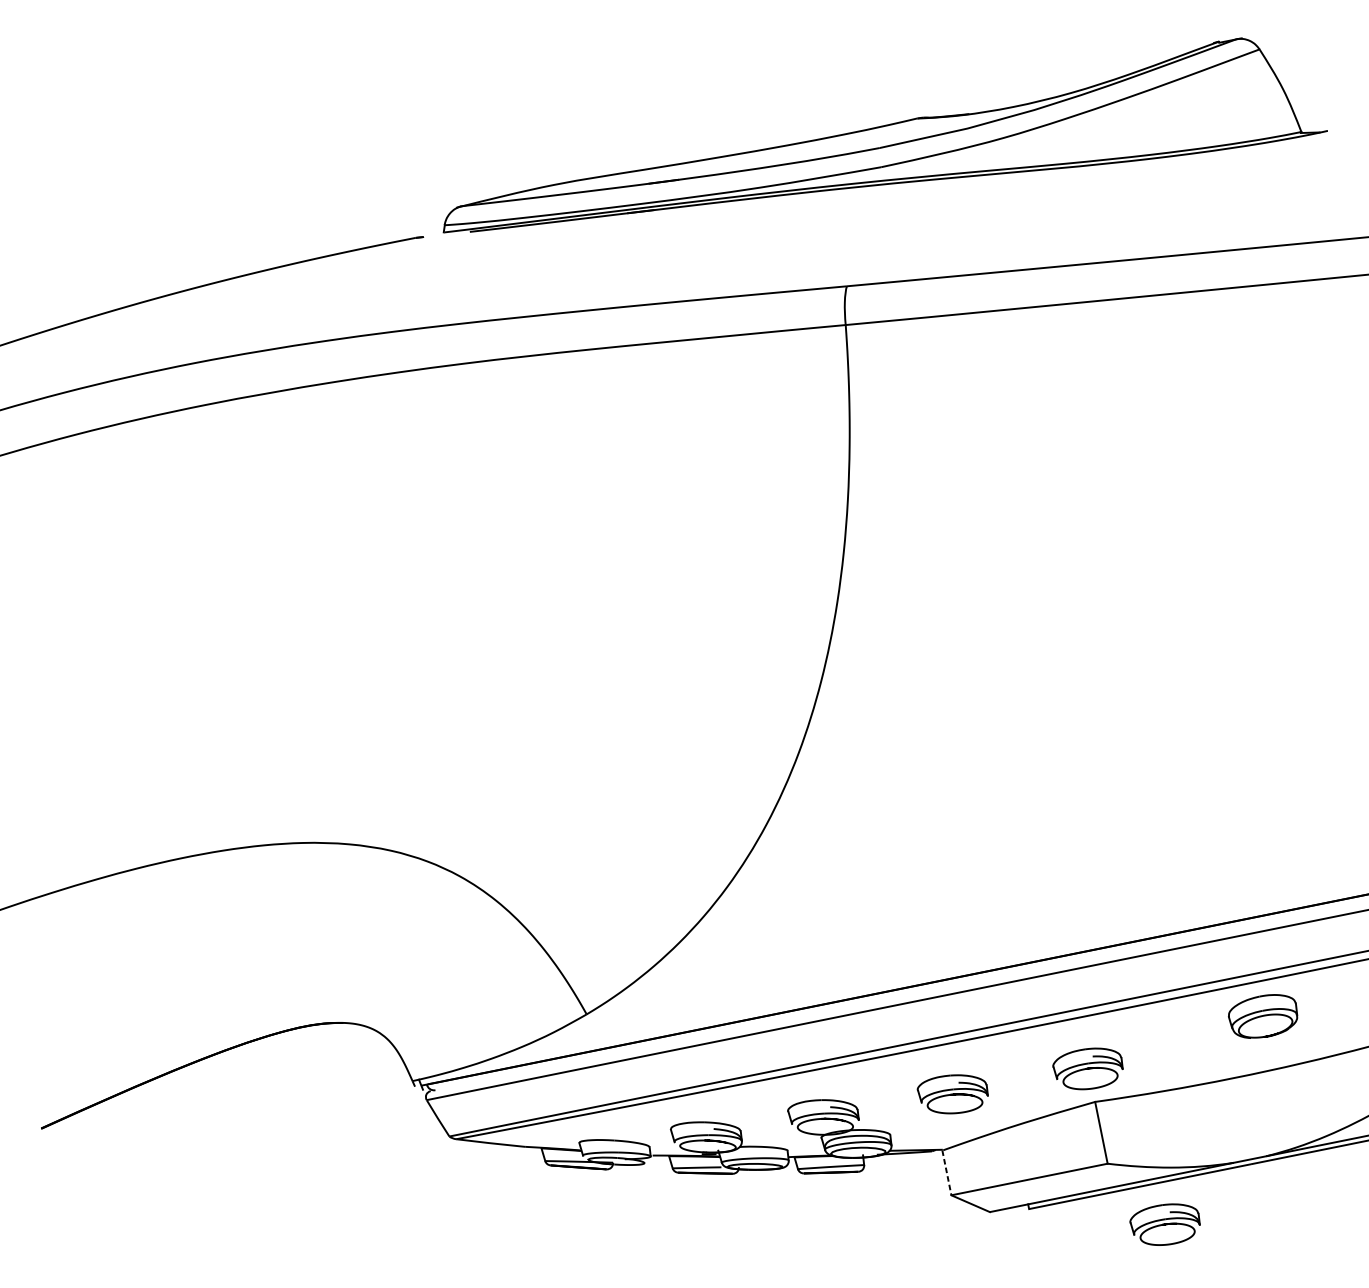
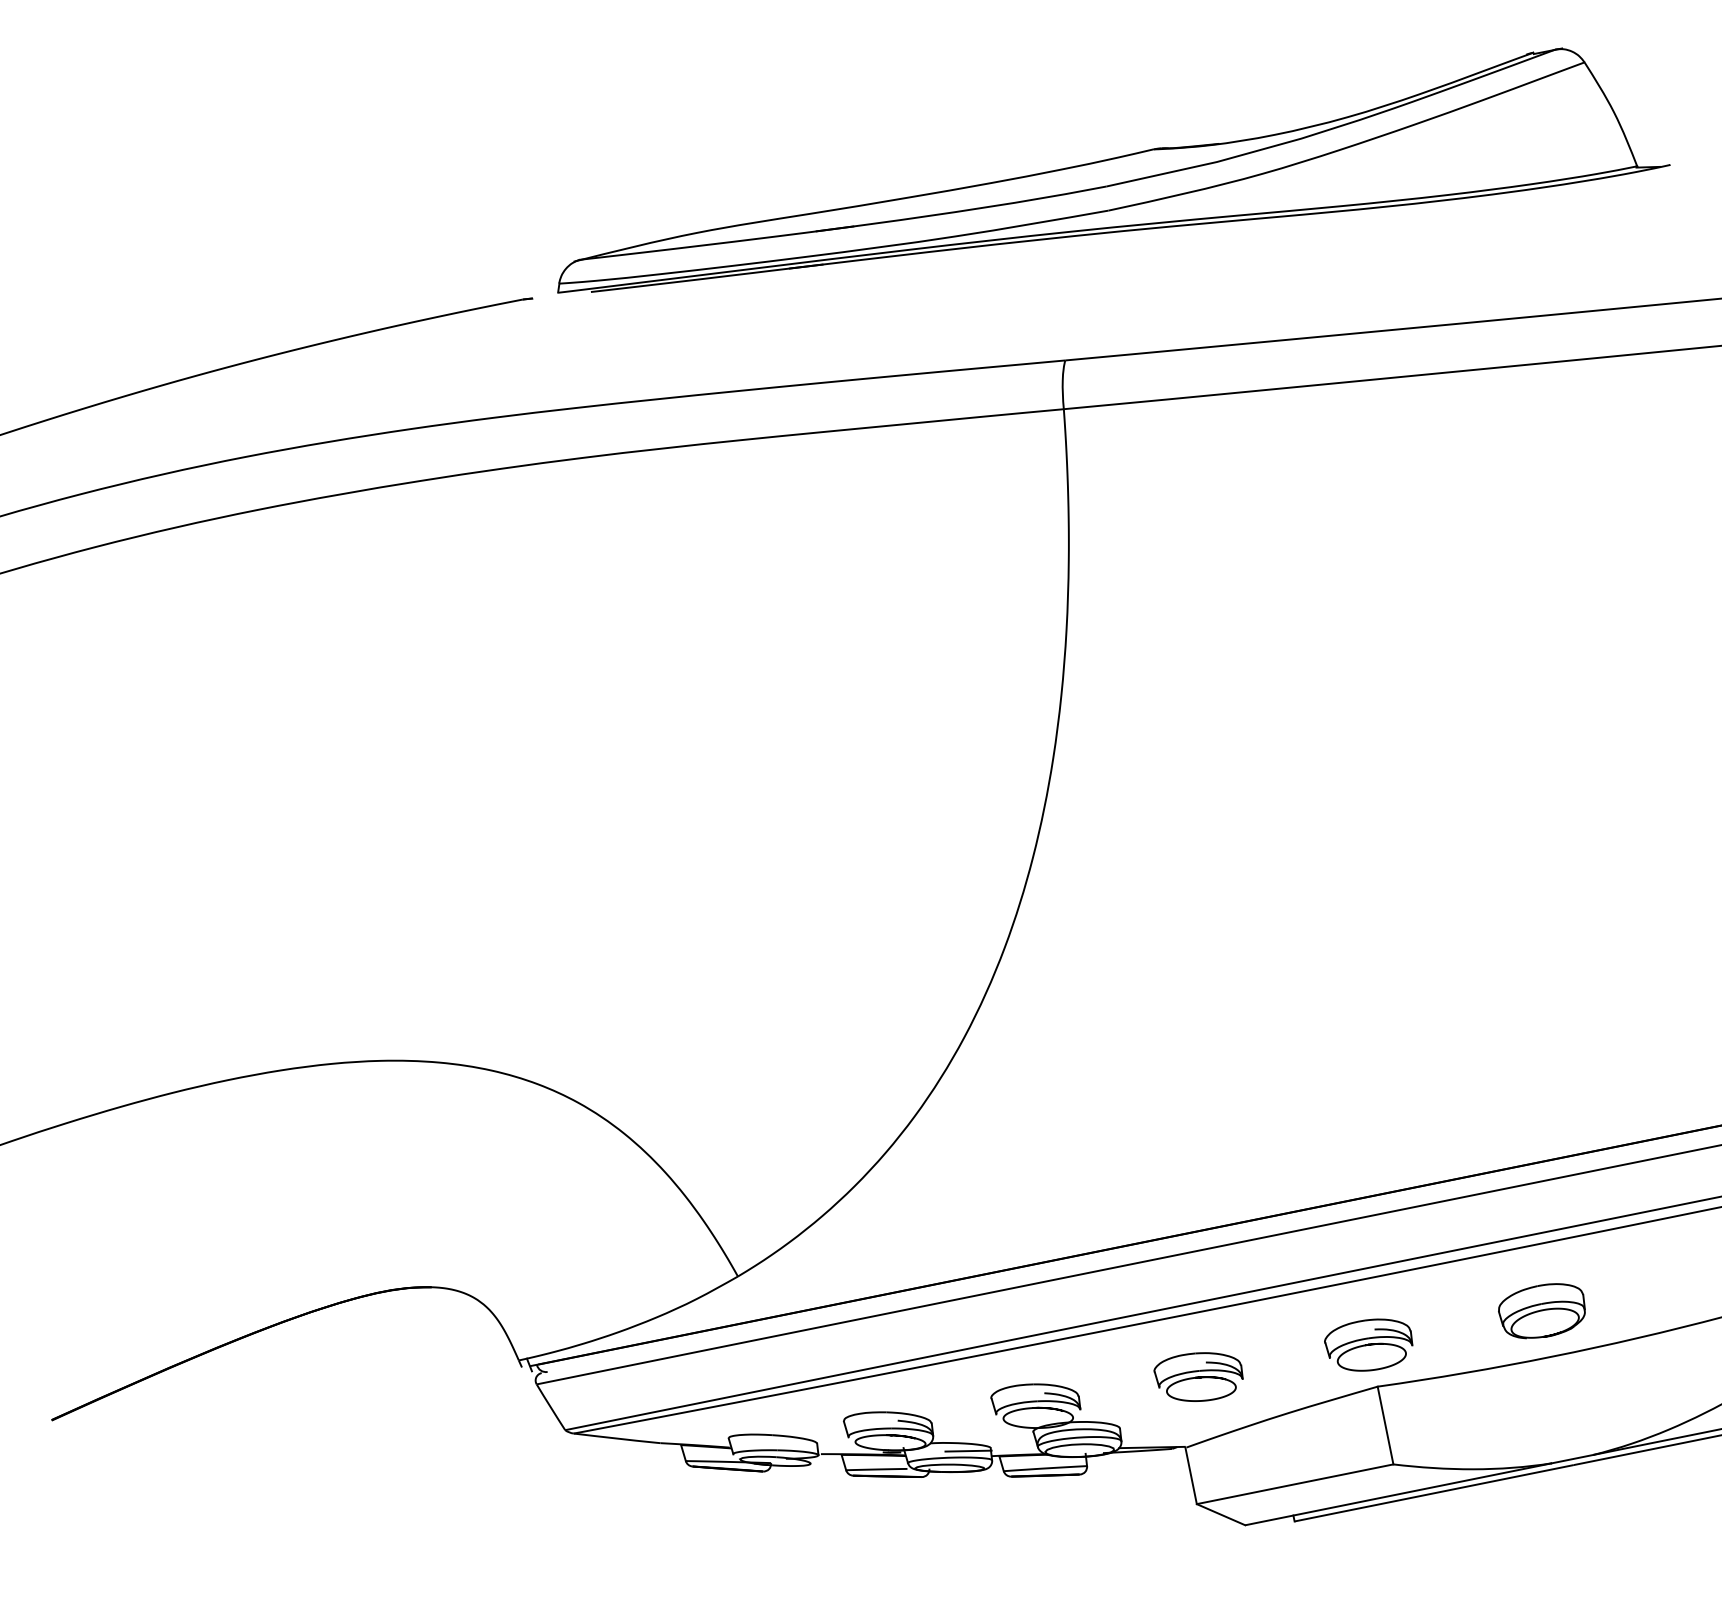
part: (1262, 1016) -> (1541, 1311), moved
line: (769, 1152) -> (968, 1450), added
line: (947, 1172) -> (1191, 1475), dashed -> solid
part: (1164, 1224) -> (1465, 1540), removed

